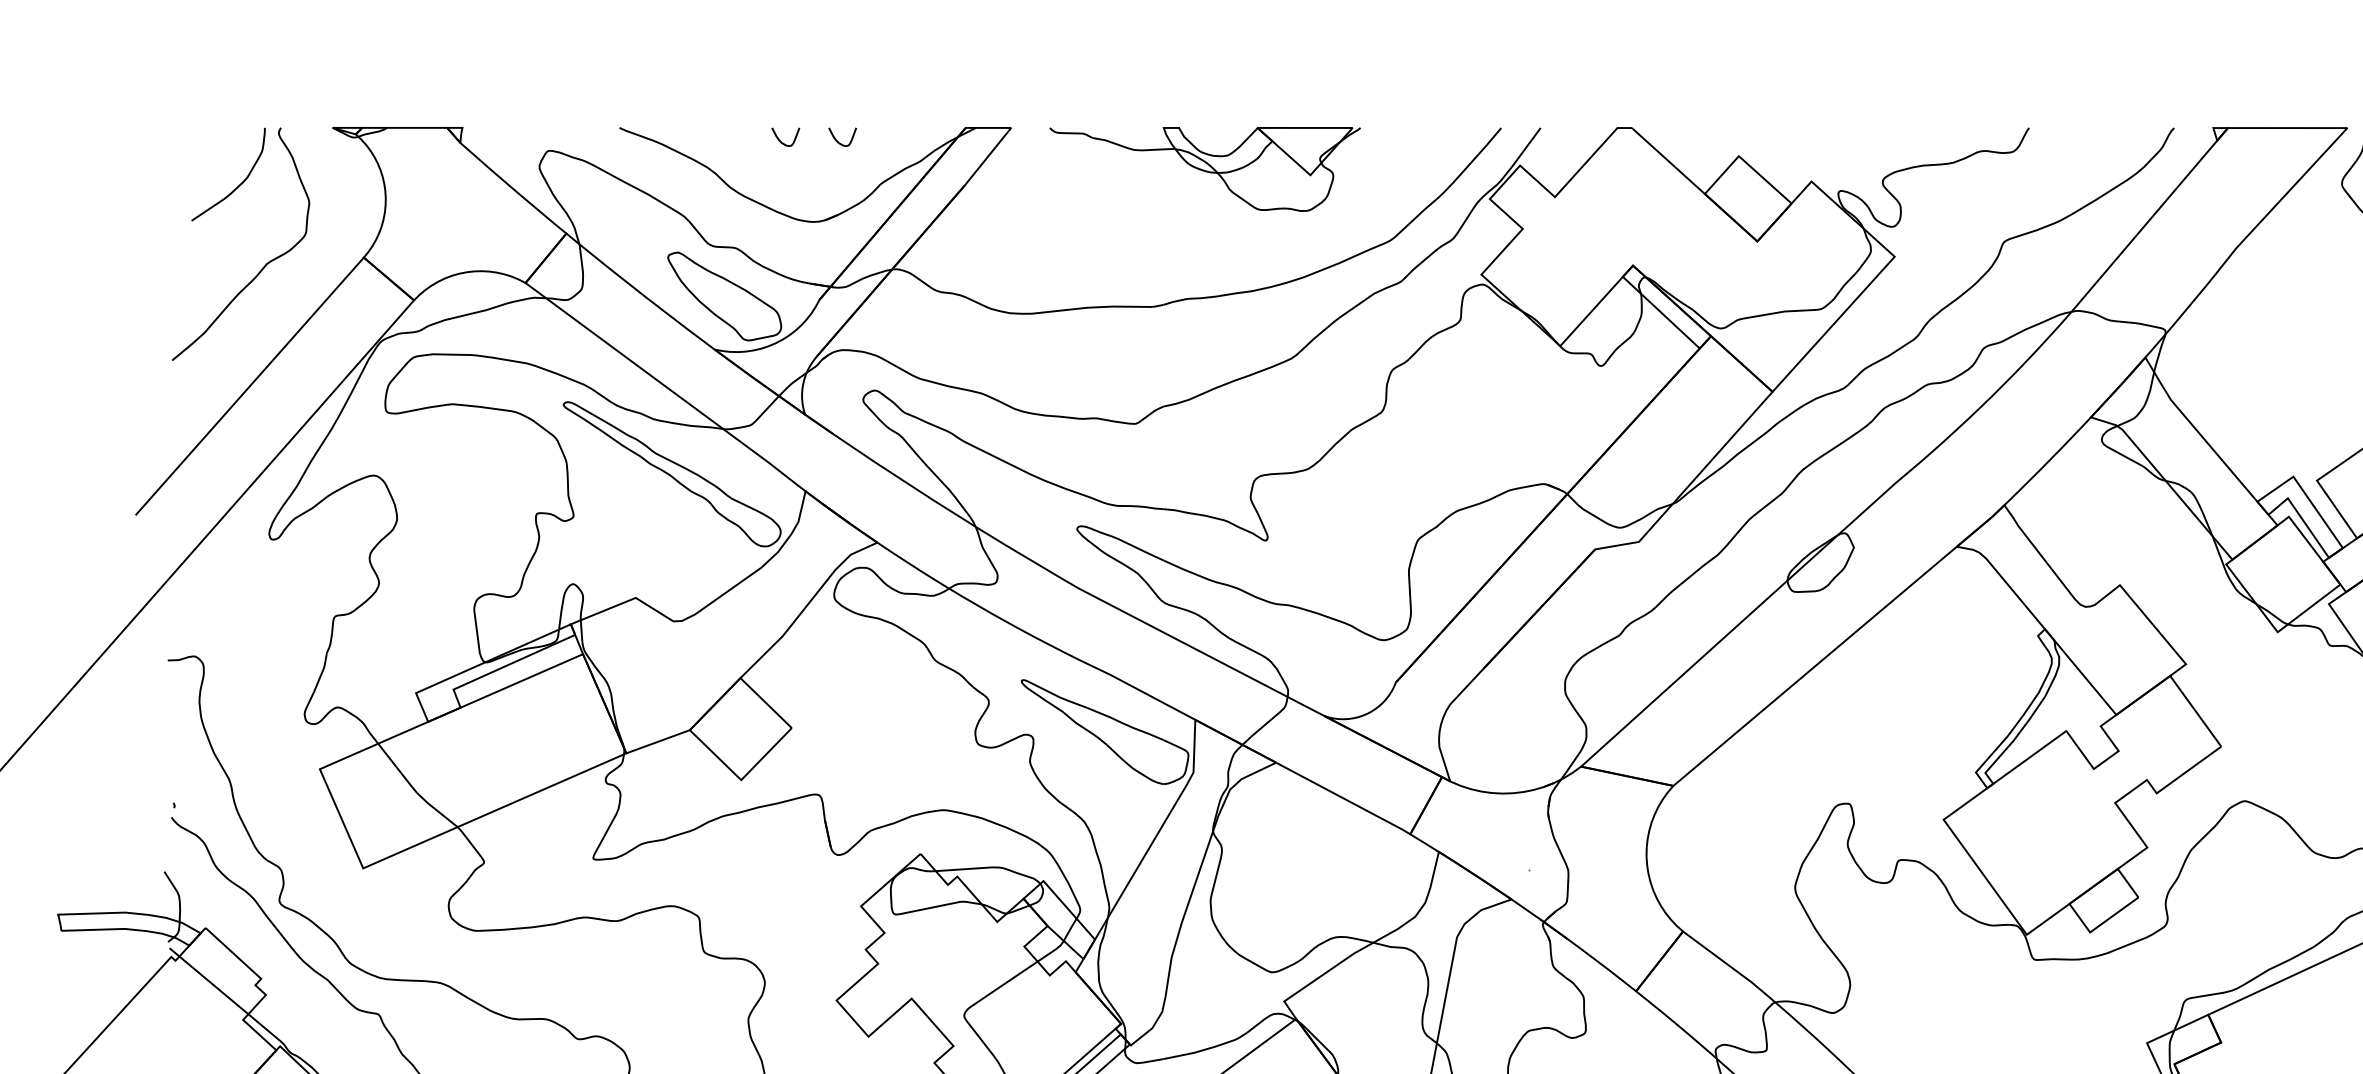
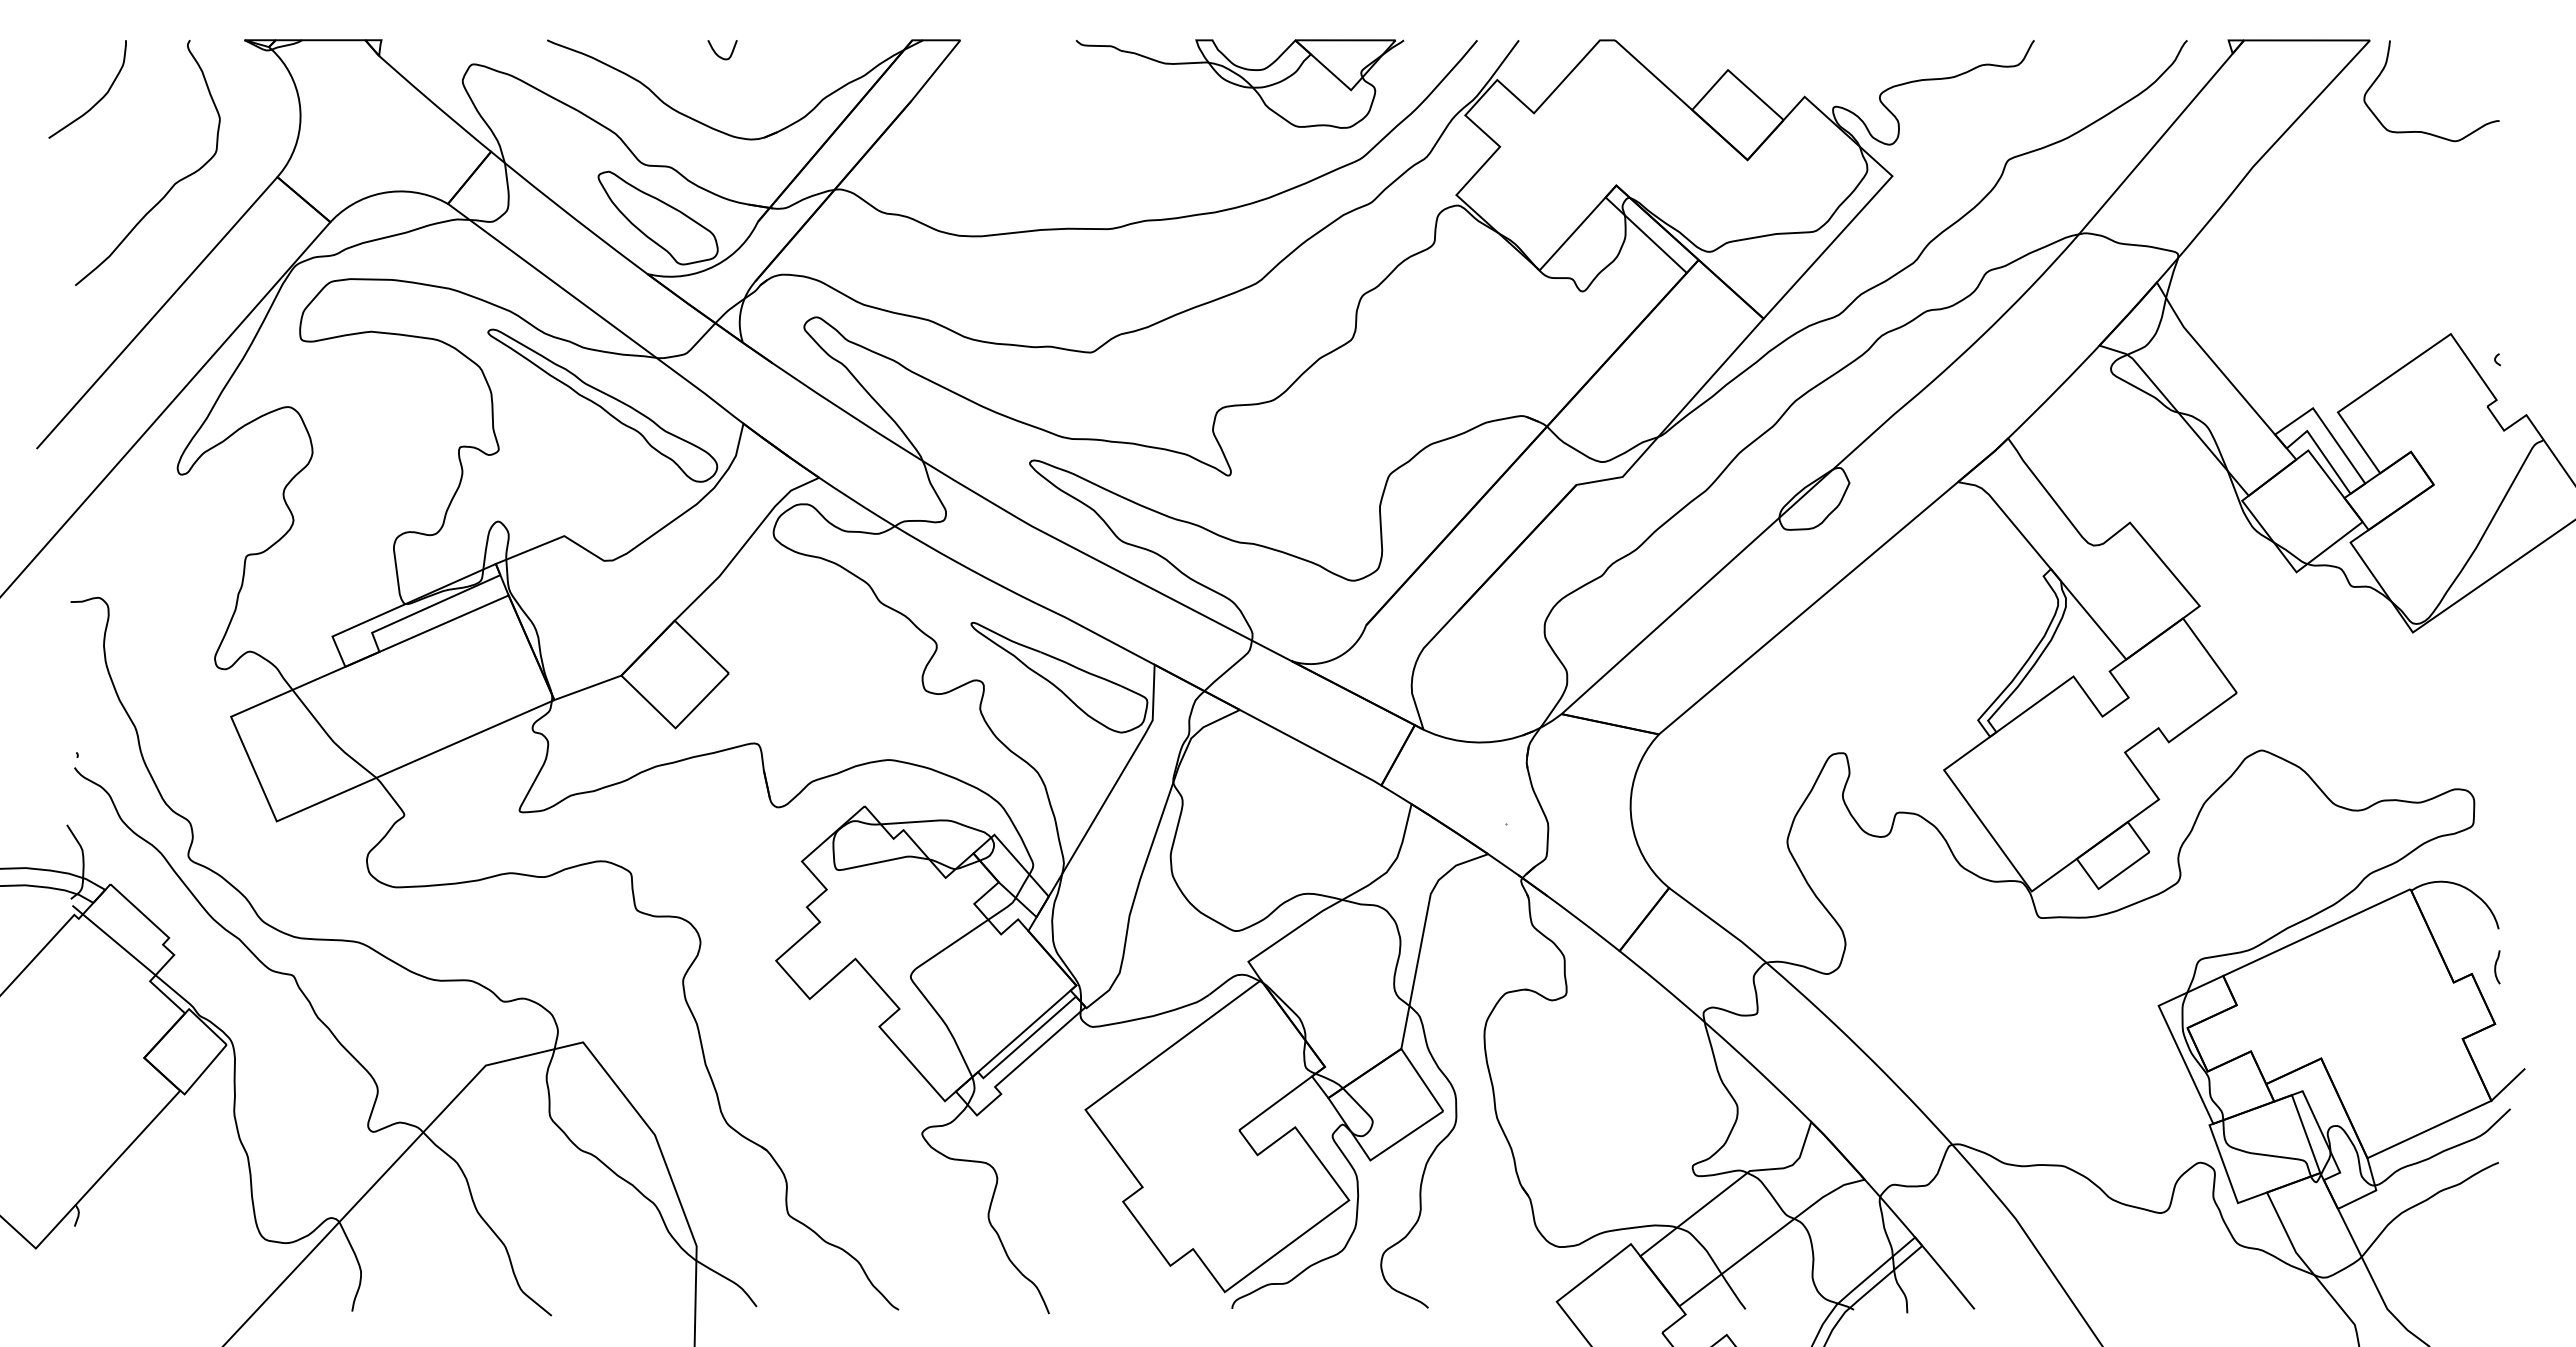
curve: (838, 141) -> (778, 54), removed
part: (1204, 168) -> (1239, 83), moved
curve: (238, 185) -> (98, 100), moved

